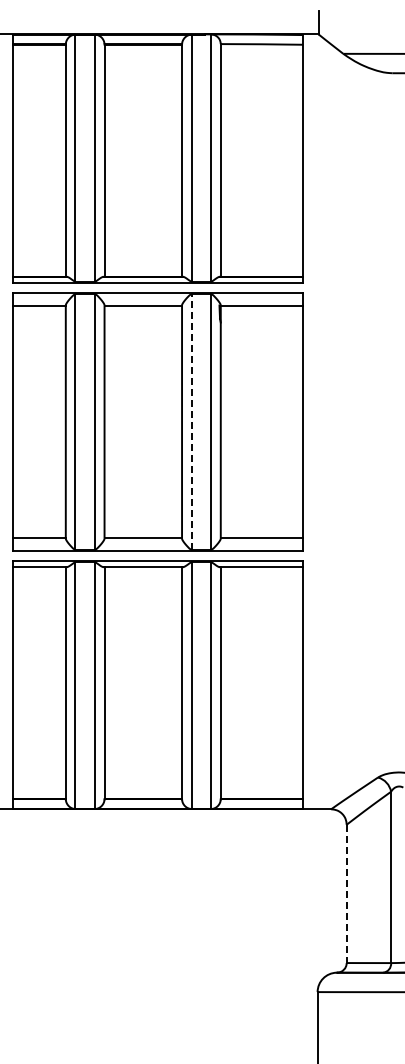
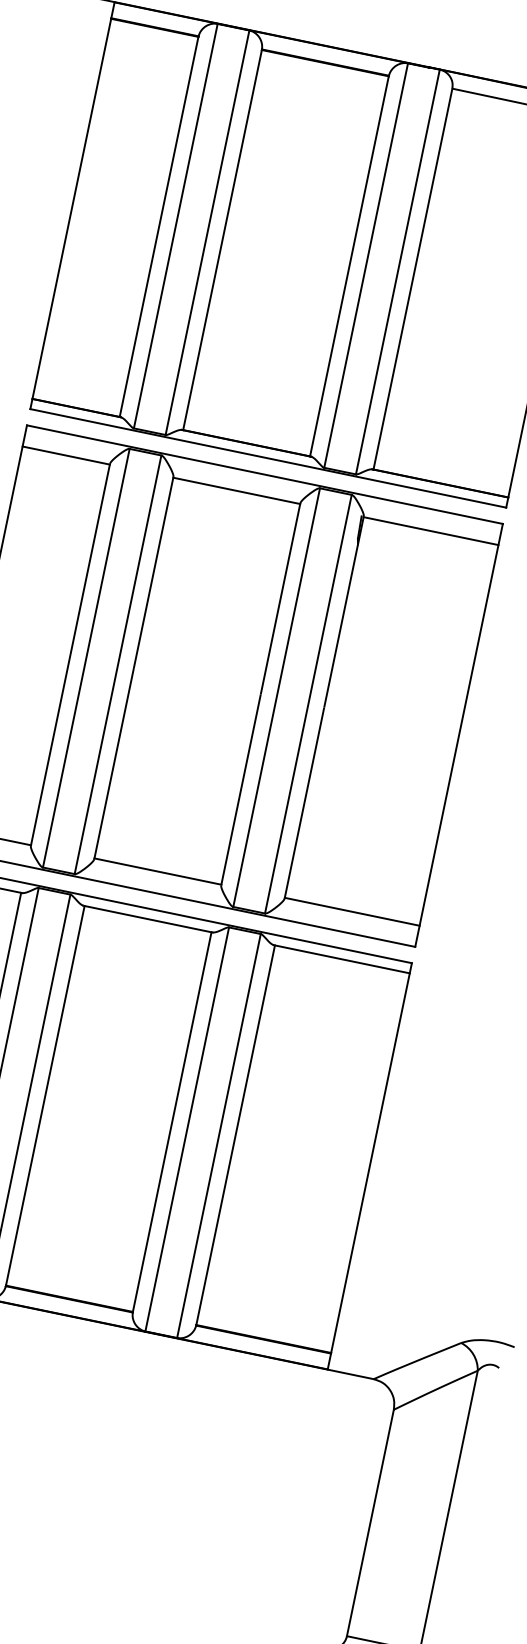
line: (191, 421) -> (276, 696), dashed -> solid
line: (346, 894) -> (369, 1523), dashed -> solid

